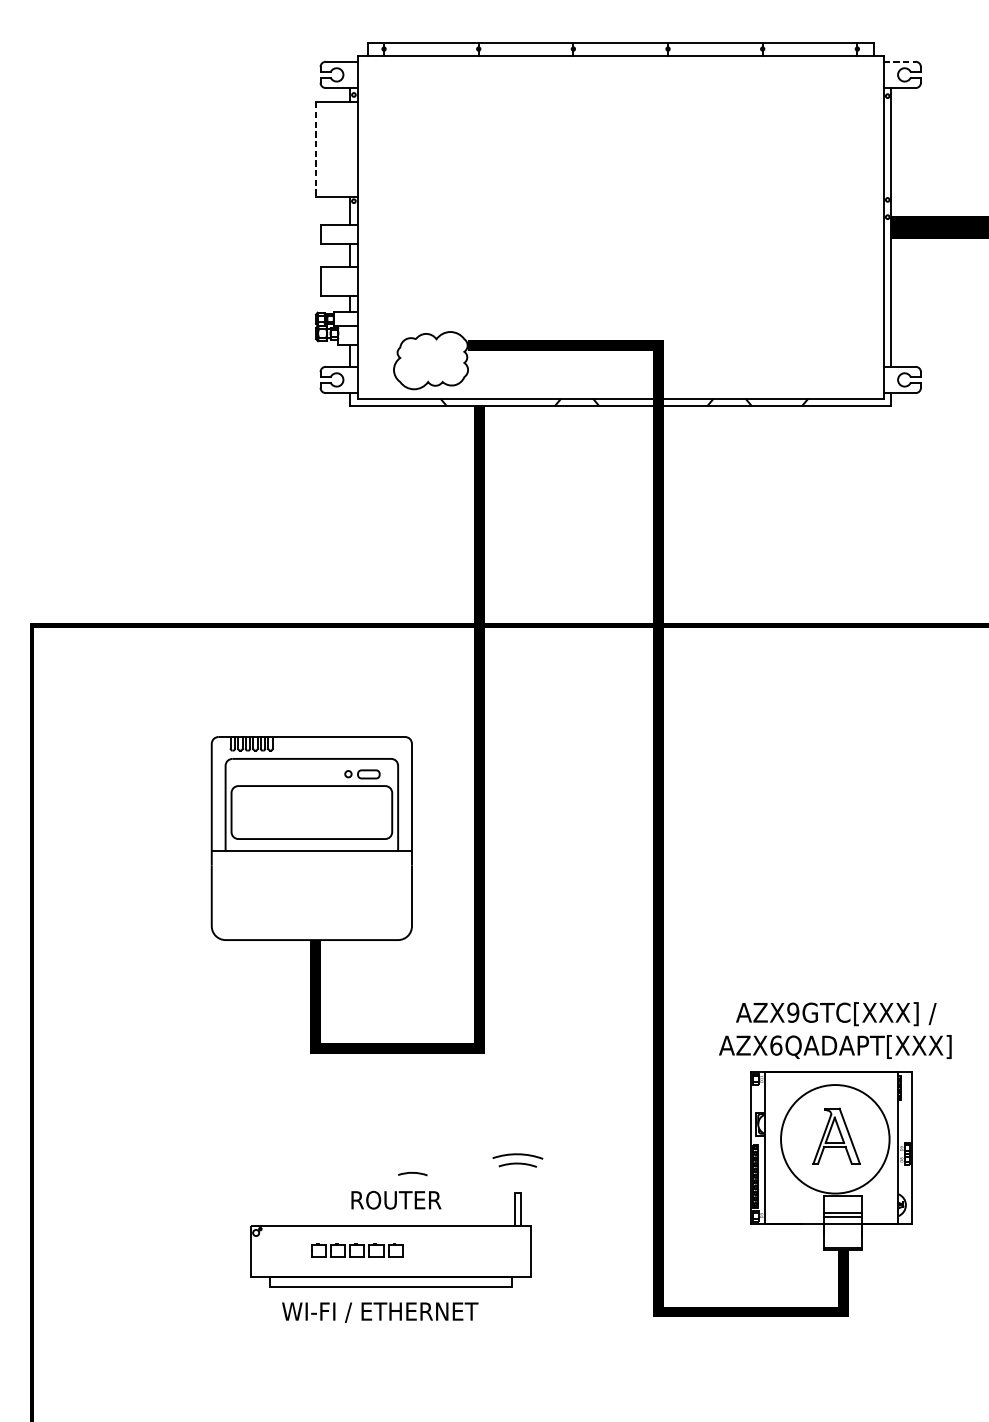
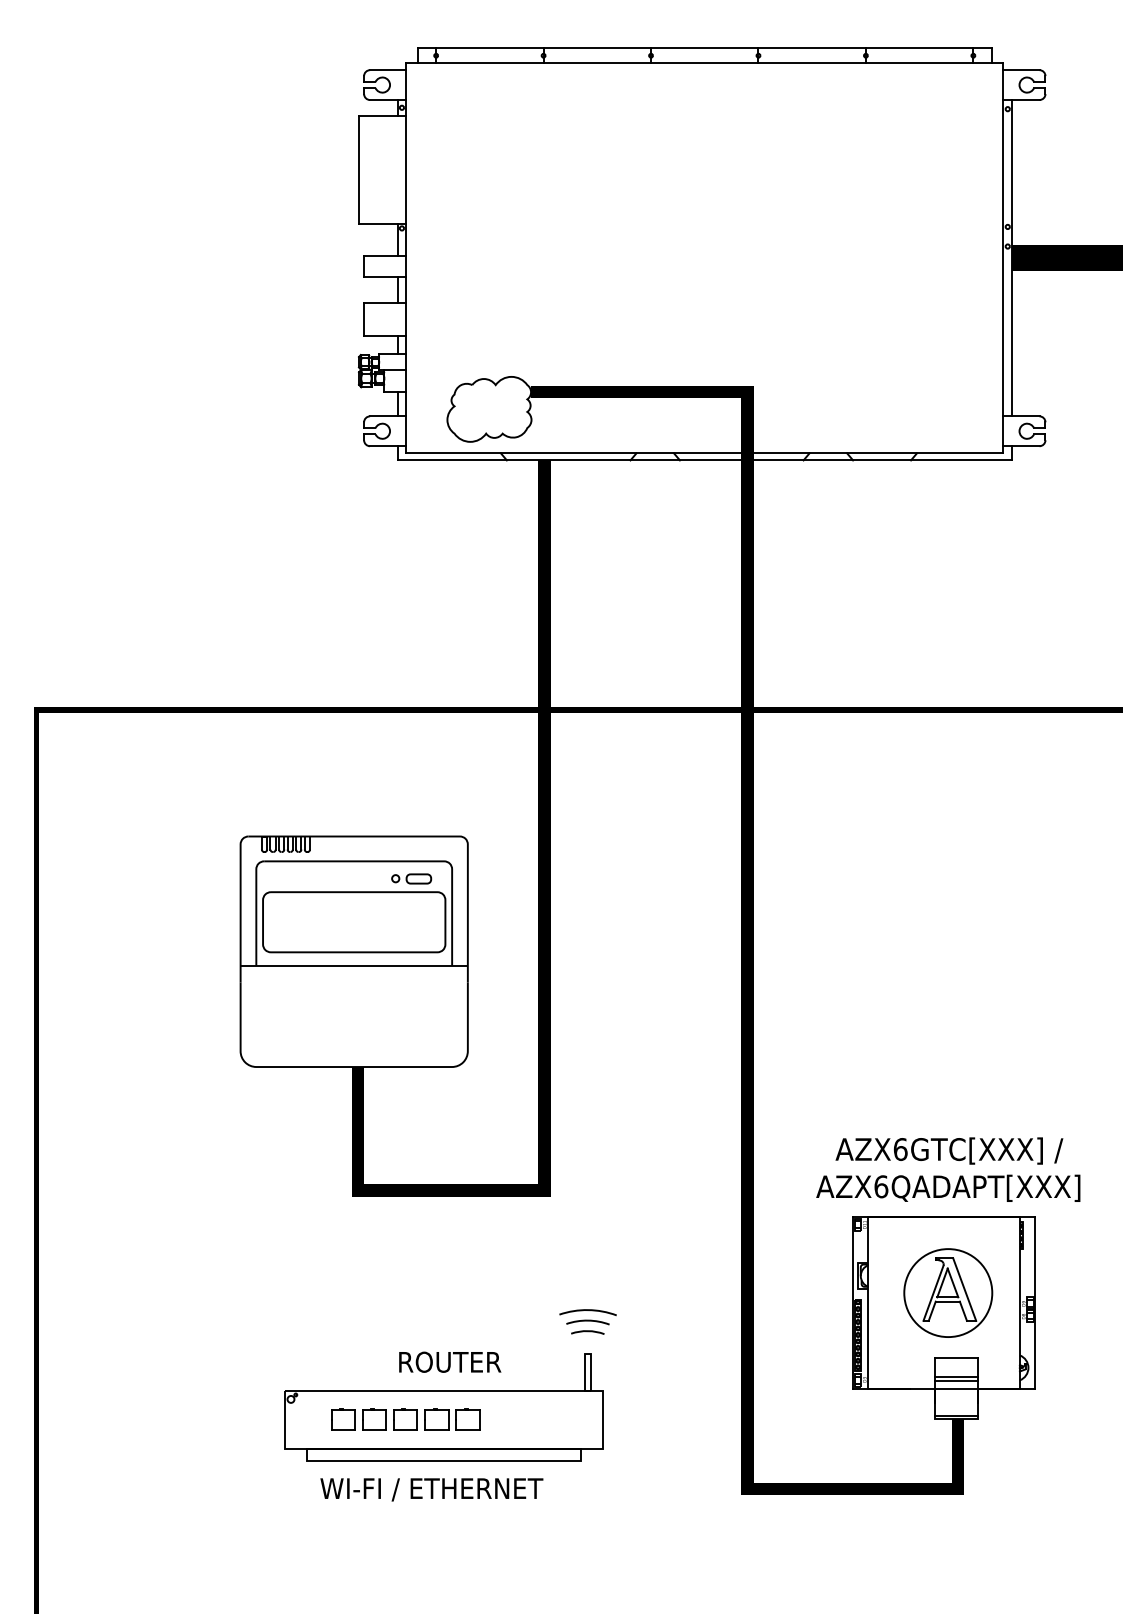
line: (899, 62) -> (1021, 70), dashed -> solid
line: (315, 149) -> (358, 169), dashed -> solid
text: (793, 1012) -> (900, 1149), AZX9GTC[XXX] -> AZX6GTC[XXX]
circle: (835, 1139) -> (948, 1293), size x0.71
arc: (412, 1174) -> (587, 1332), moved
part: (357, 1250) -> (405, 1419), size x1.43

